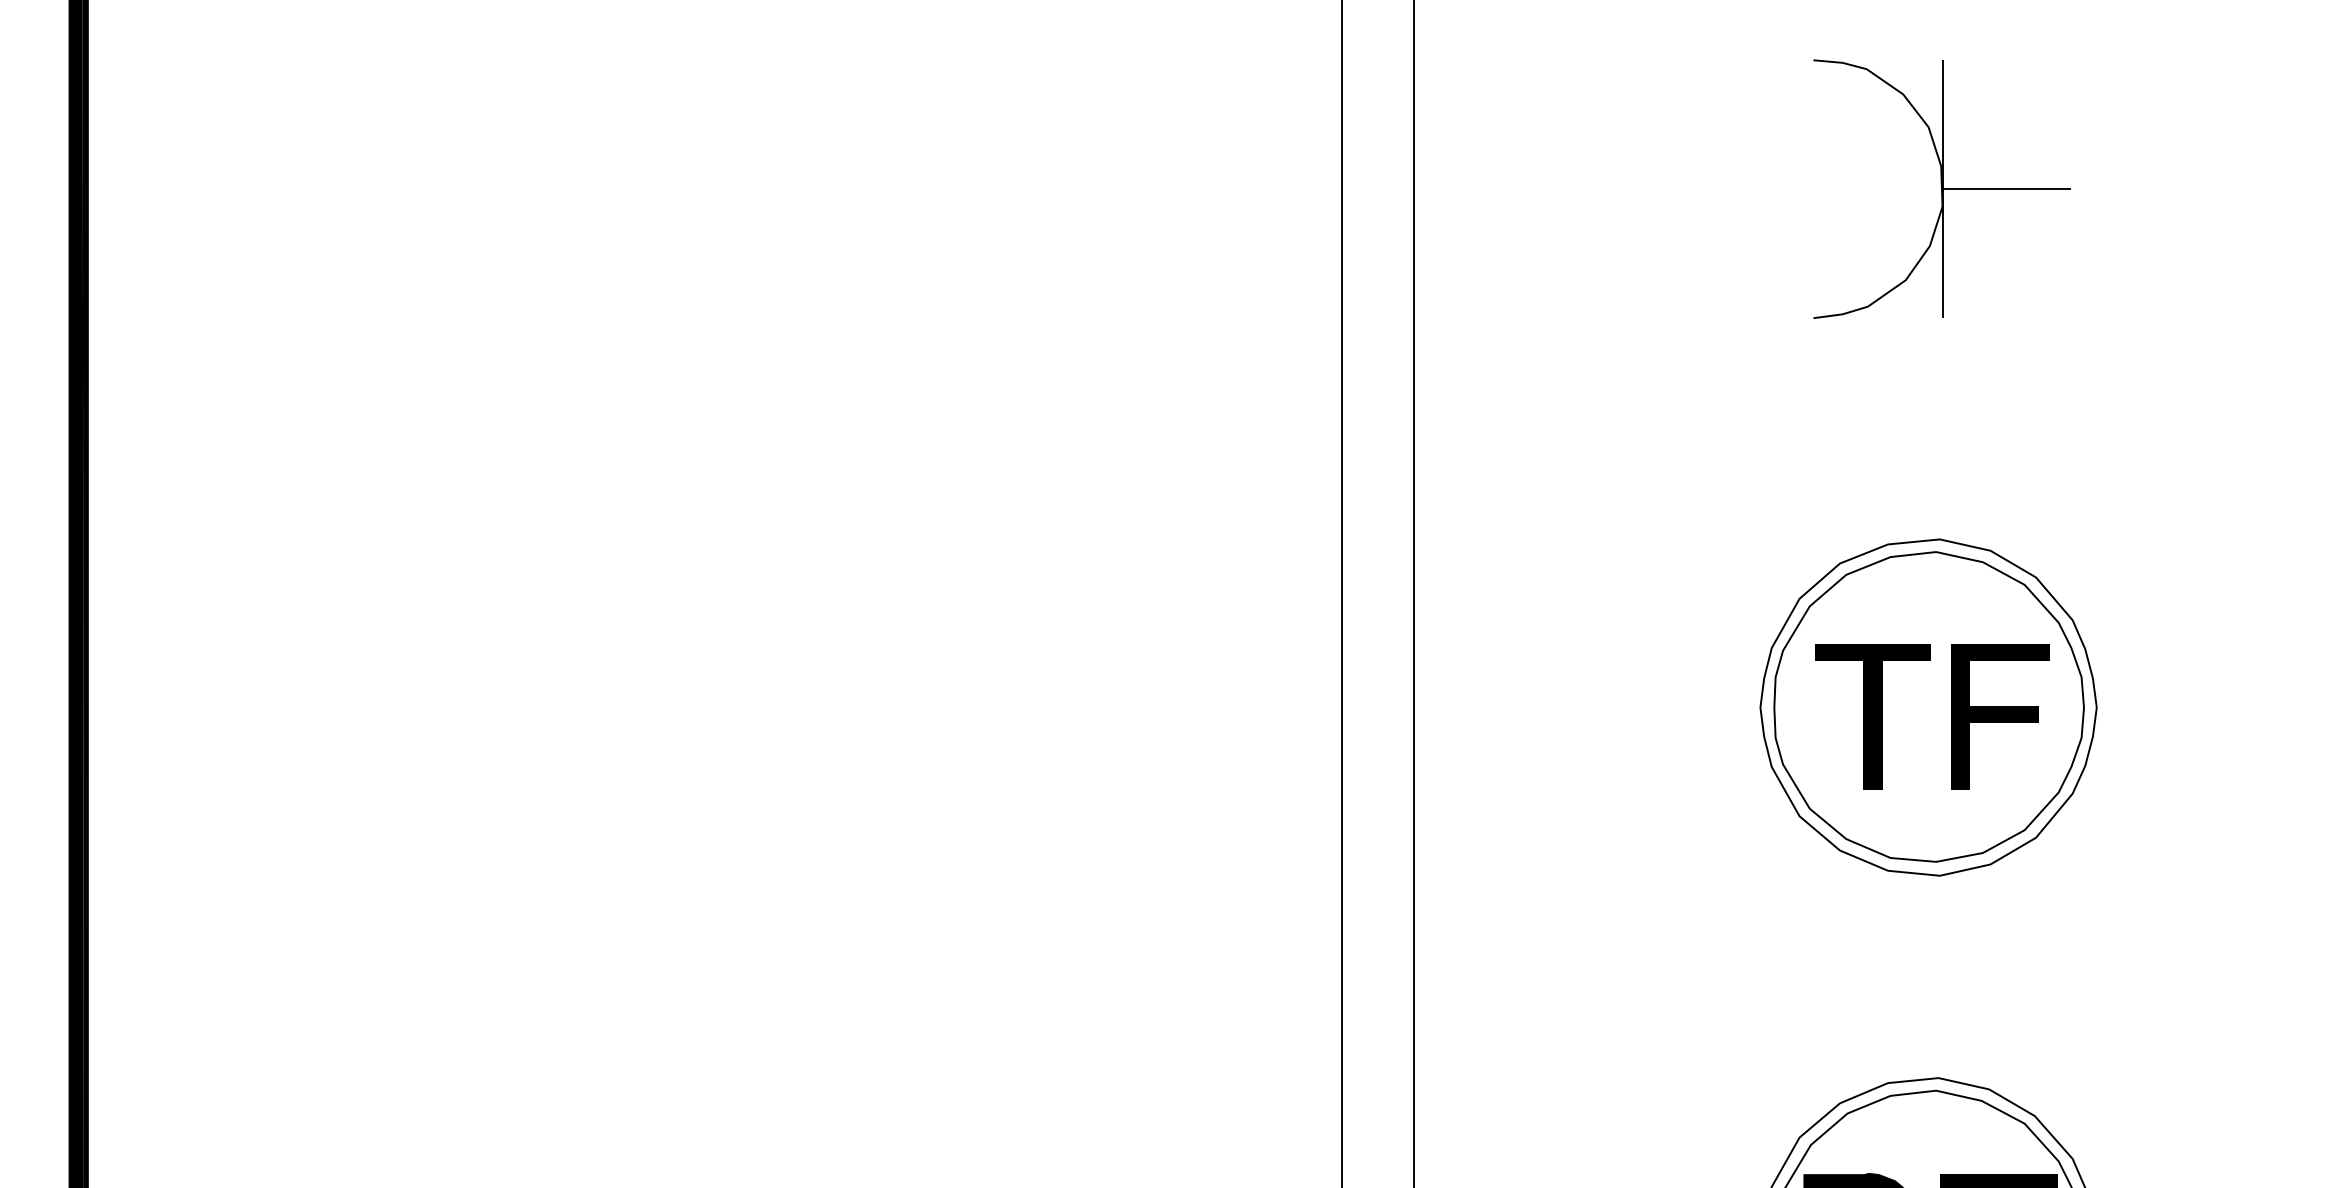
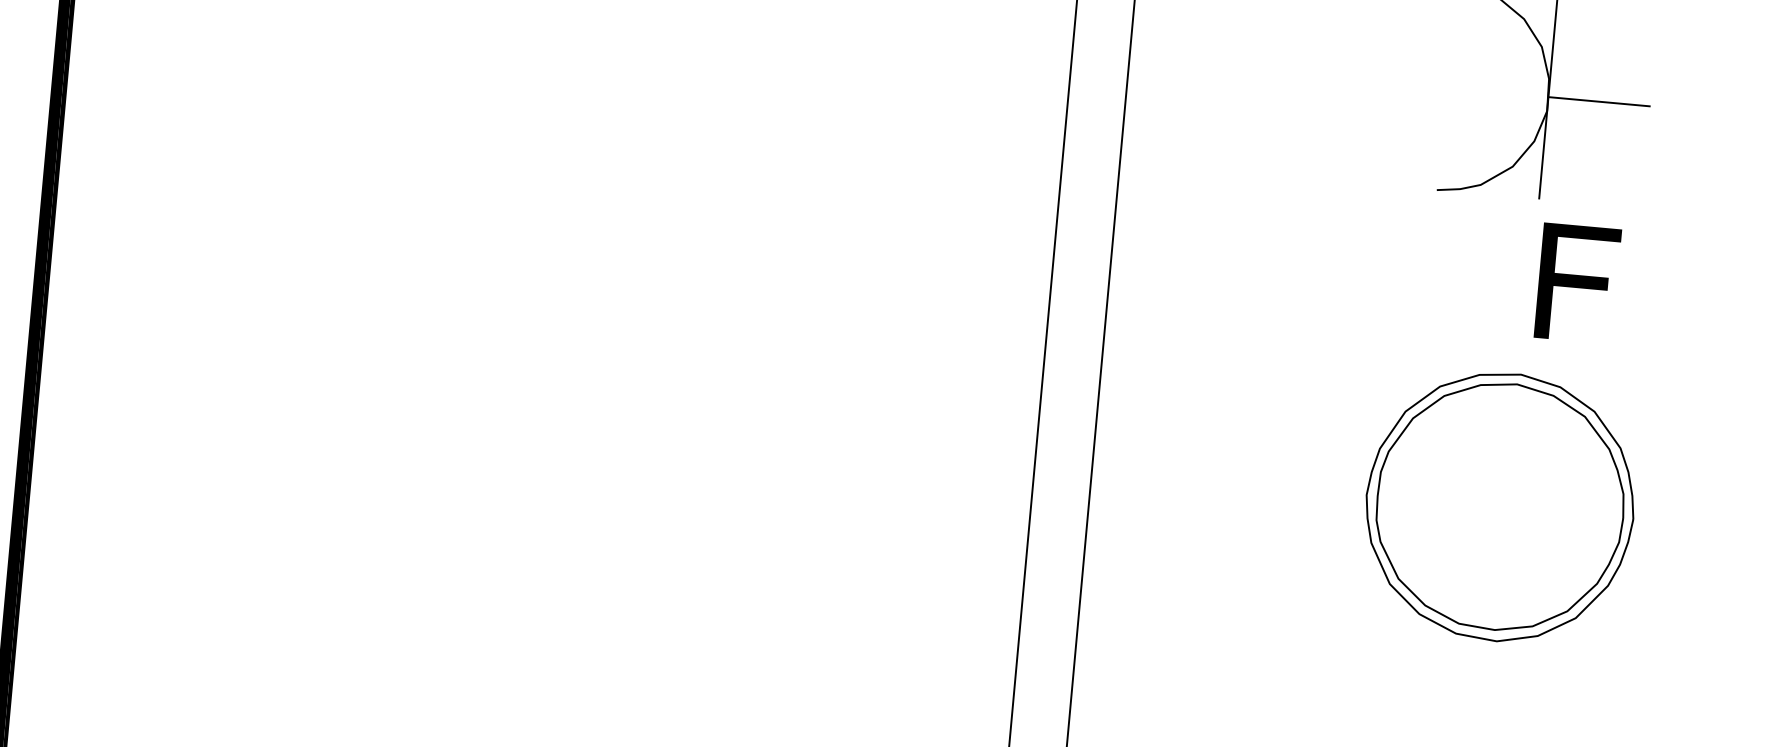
fill: (1872, 716) -> (1454, 510), removed
part: (2000, 716) -> (1577, 283), moved

